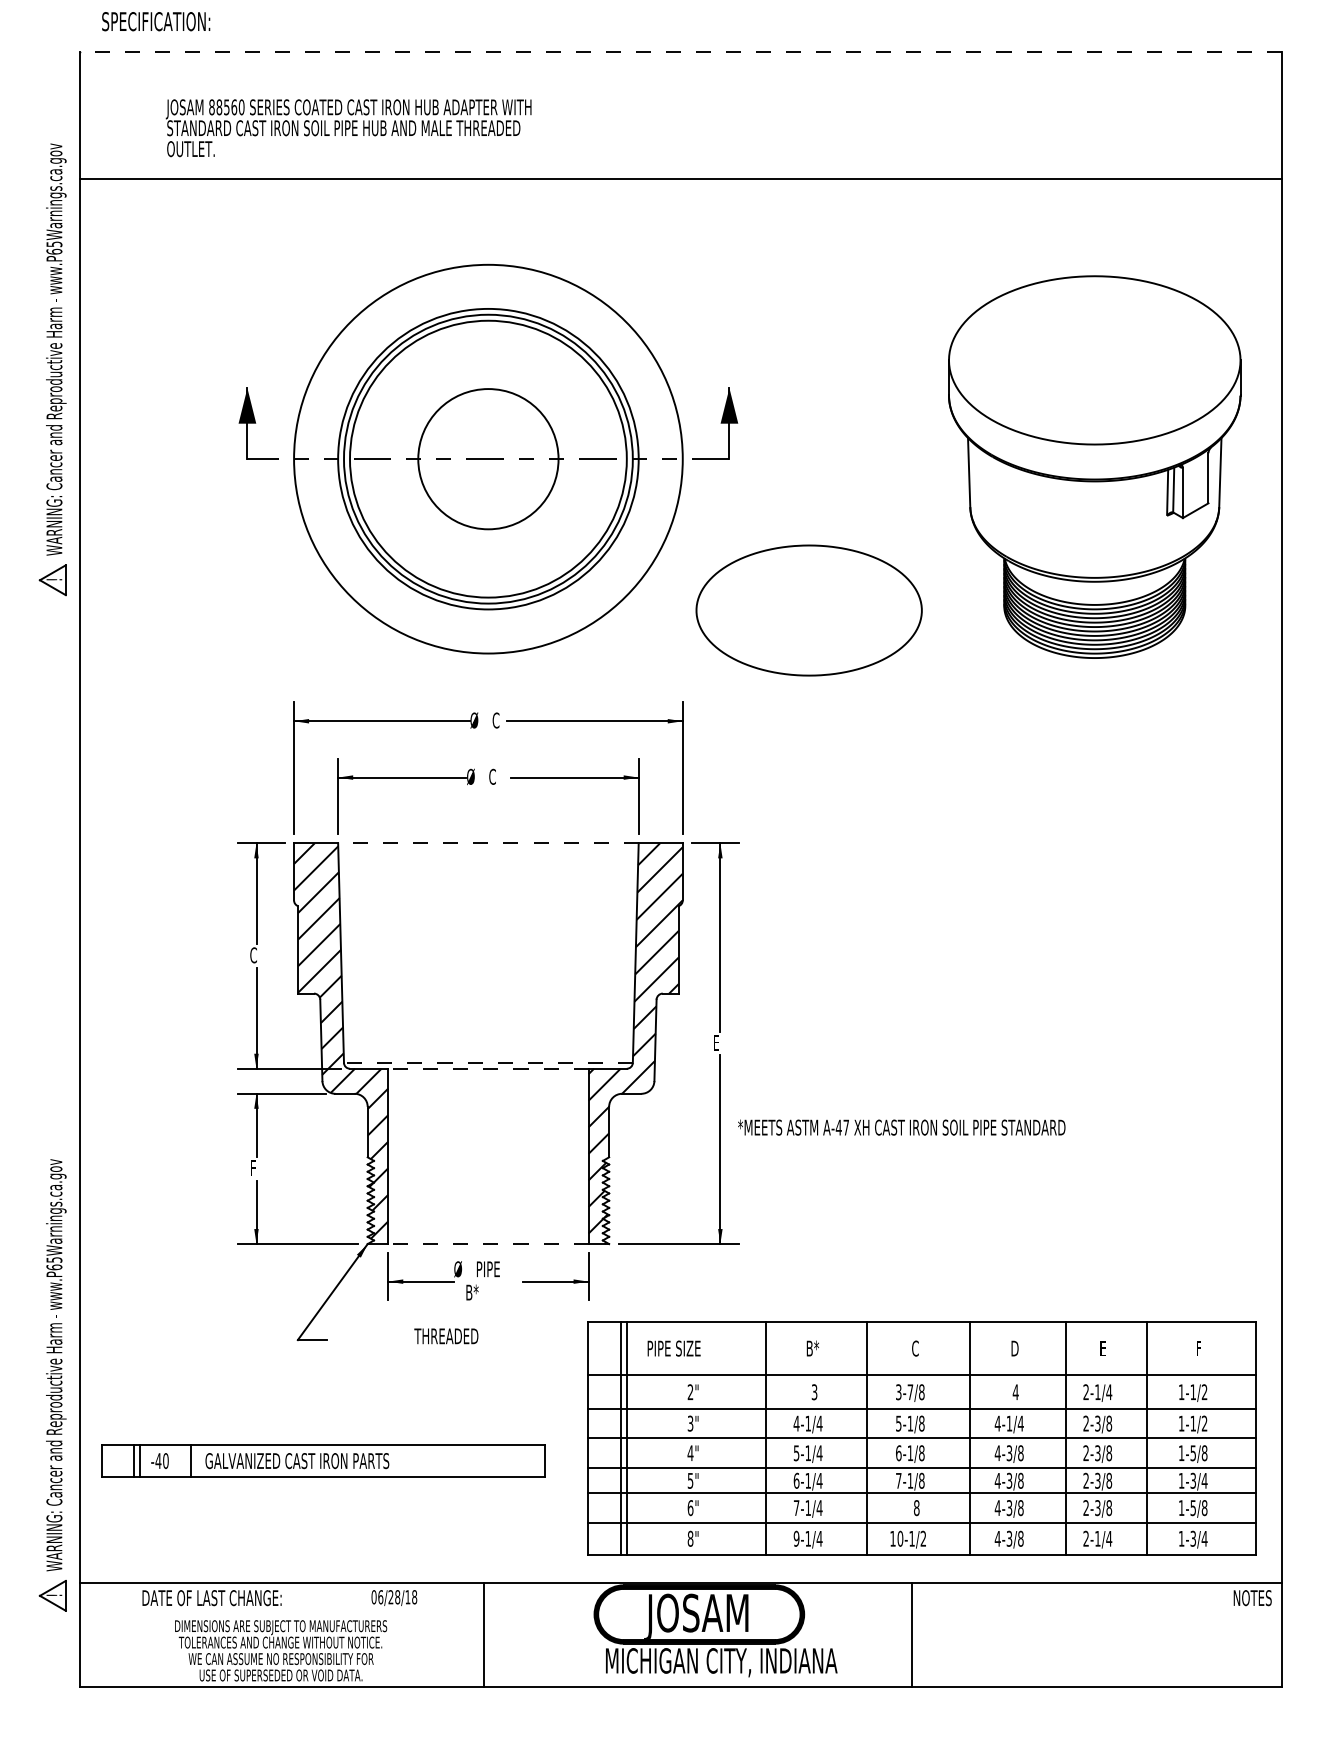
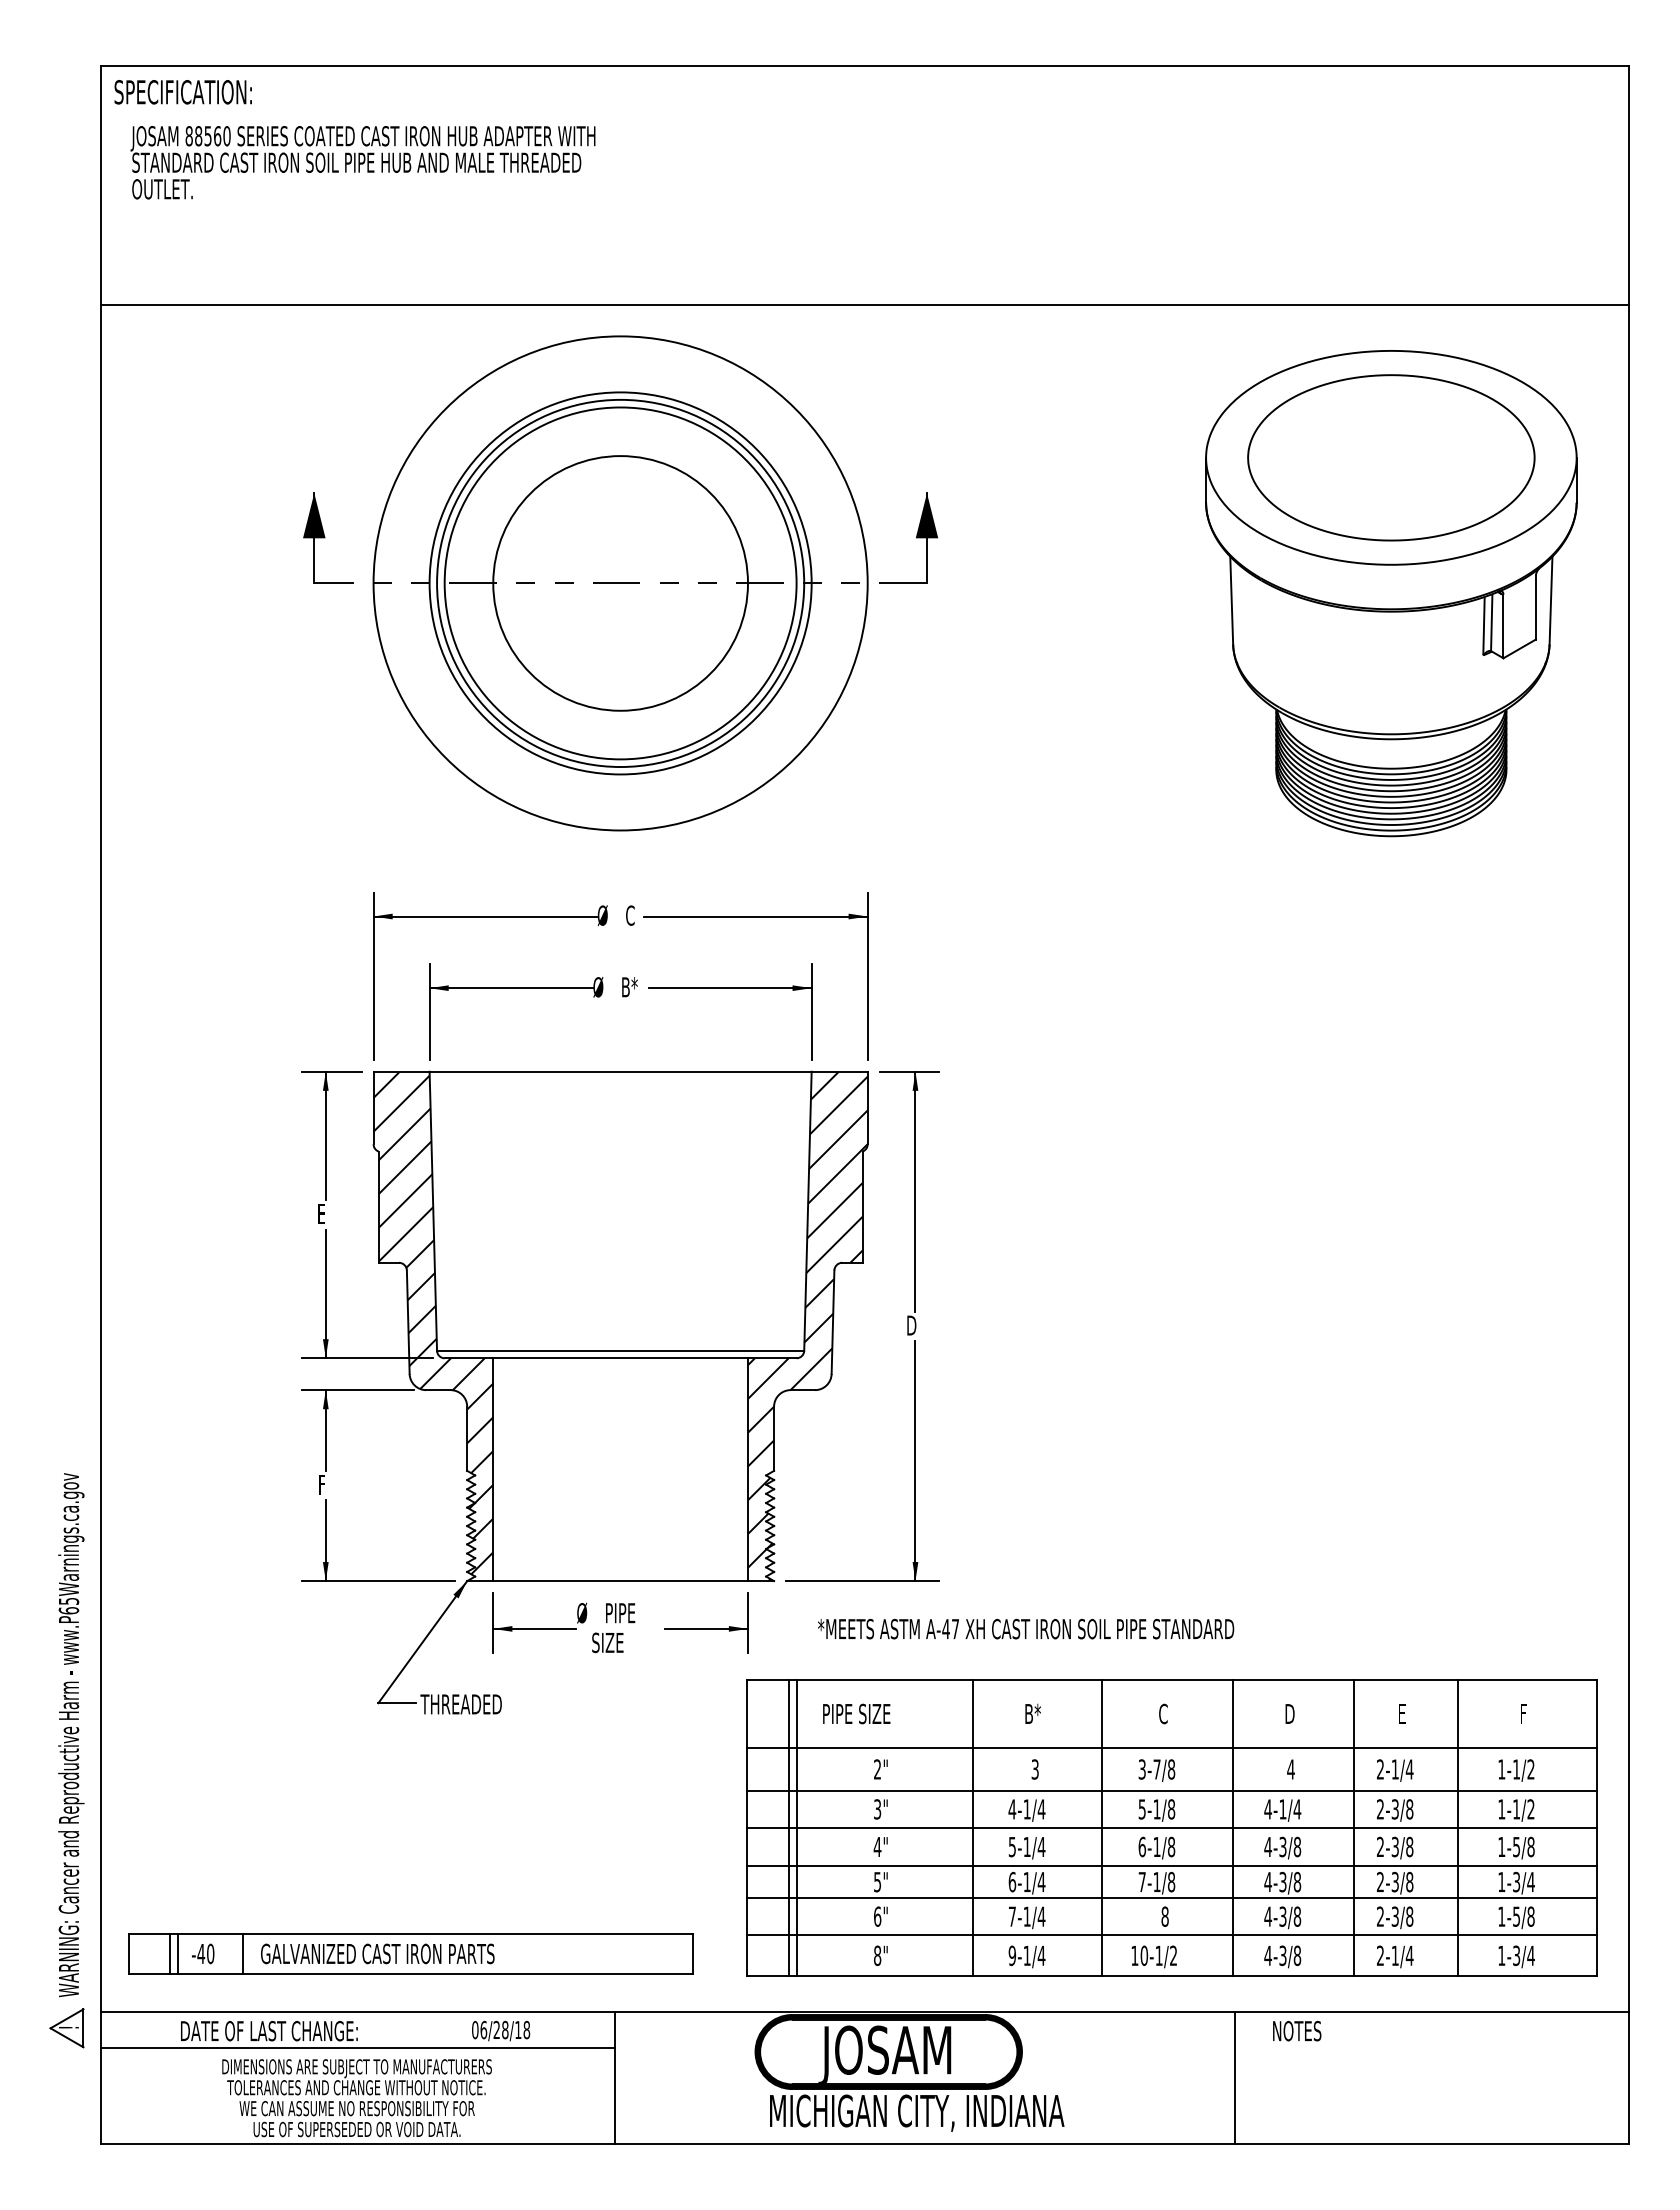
text: (155, 21) -> (182, 92), moved
line: (680, 52) -> (864, 66), dashed -> solid
text: (348, 128) -> (362, 162), moved
line: (681, 179) -> (865, 305), moved
part: (52, 369) -> (66, 469), removed
circle: (488, 459) -> (620, 583), size x1.43
part: (809, 610) -> (1391, 457), moved
text: (495, 777) -> (629, 987), C -> B*
line: (488, 843) -> (620, 1071), dashed -> solid
text: (253, 954) -> (321, 1213), C -> E
text: (717, 1042) -> (911, 1325), E -> D
line: (488, 1062) -> (620, 1350), dashed -> solid
line: (488, 1068) -> (620, 1358), dashed -> solid
text: (902, 1127) -> (1026, 1628), moved
line: (488, 1244) -> (620, 1581), dashed -> solid
text: (478, 1292) -> (607, 1642), B* -> SIZE
text: (445, 1336) -> (460, 1704), moved
part: (323, 1460) -> (410, 1953), moved
text: (1252, 1598) -> (1297, 2031), moved
line: (281, 1611) -> (357, 2048), added
line: (911, 1634) -> (1235, 2077), moved

